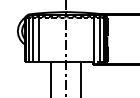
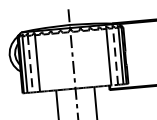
line: (99, 39) -> (115, 56), solid -> dashed
line: (33, 40) -> (30, 65), solid -> dashed

